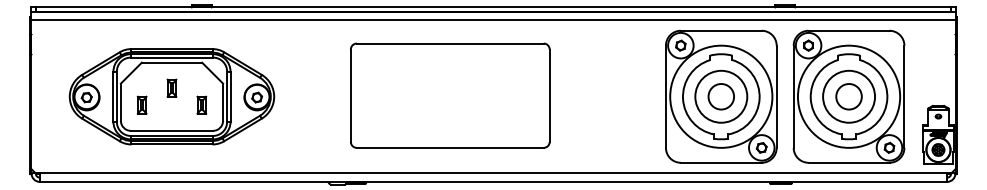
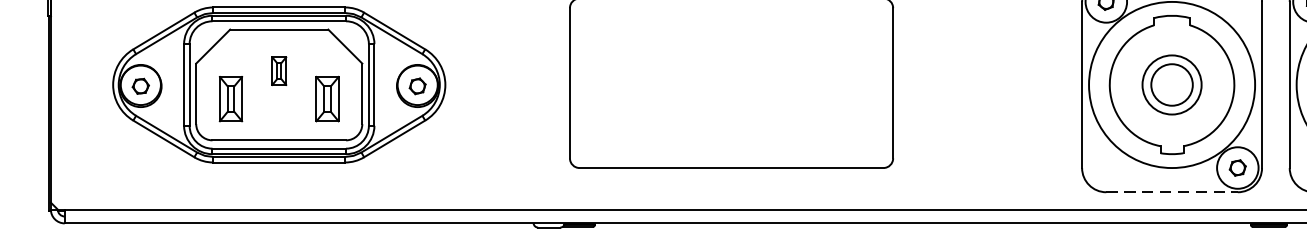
circle: (721, 96) -> (1172, 84), size x0.7
part: (141, 104) -> (229, 97), size x1.6
part: (201, 104) -> (327, 97), size x1.6
line: (721, 162) -> (1172, 191), solid -> dashed

